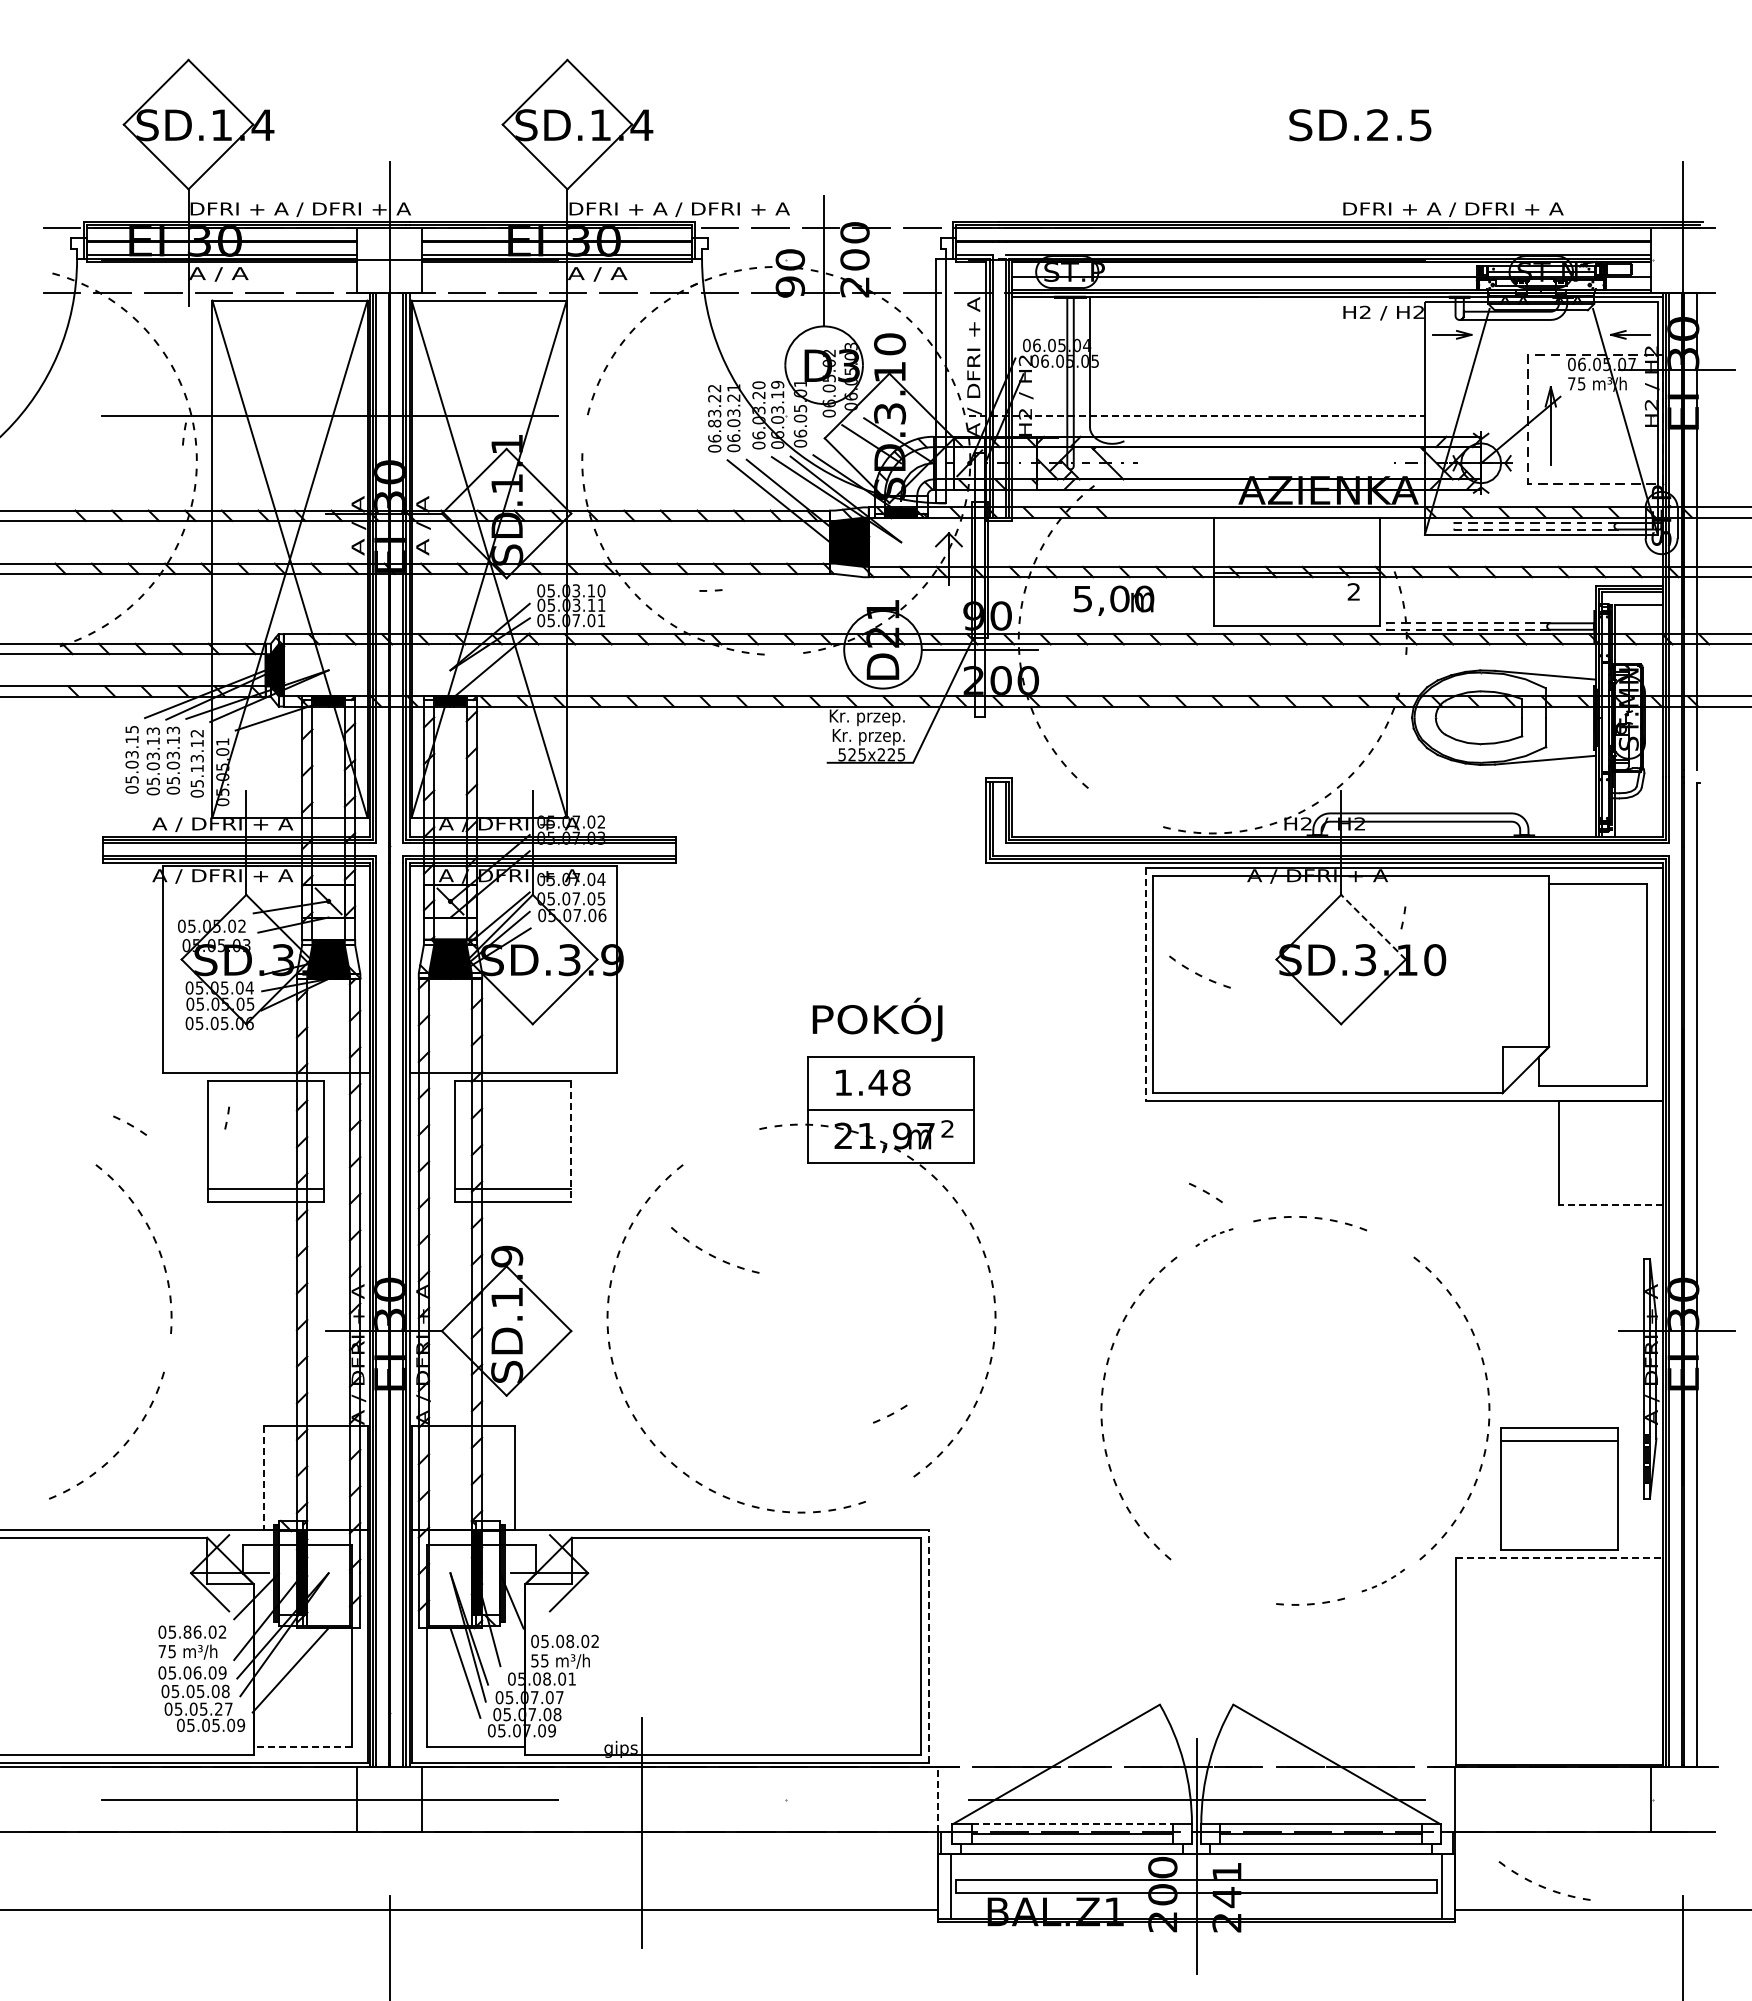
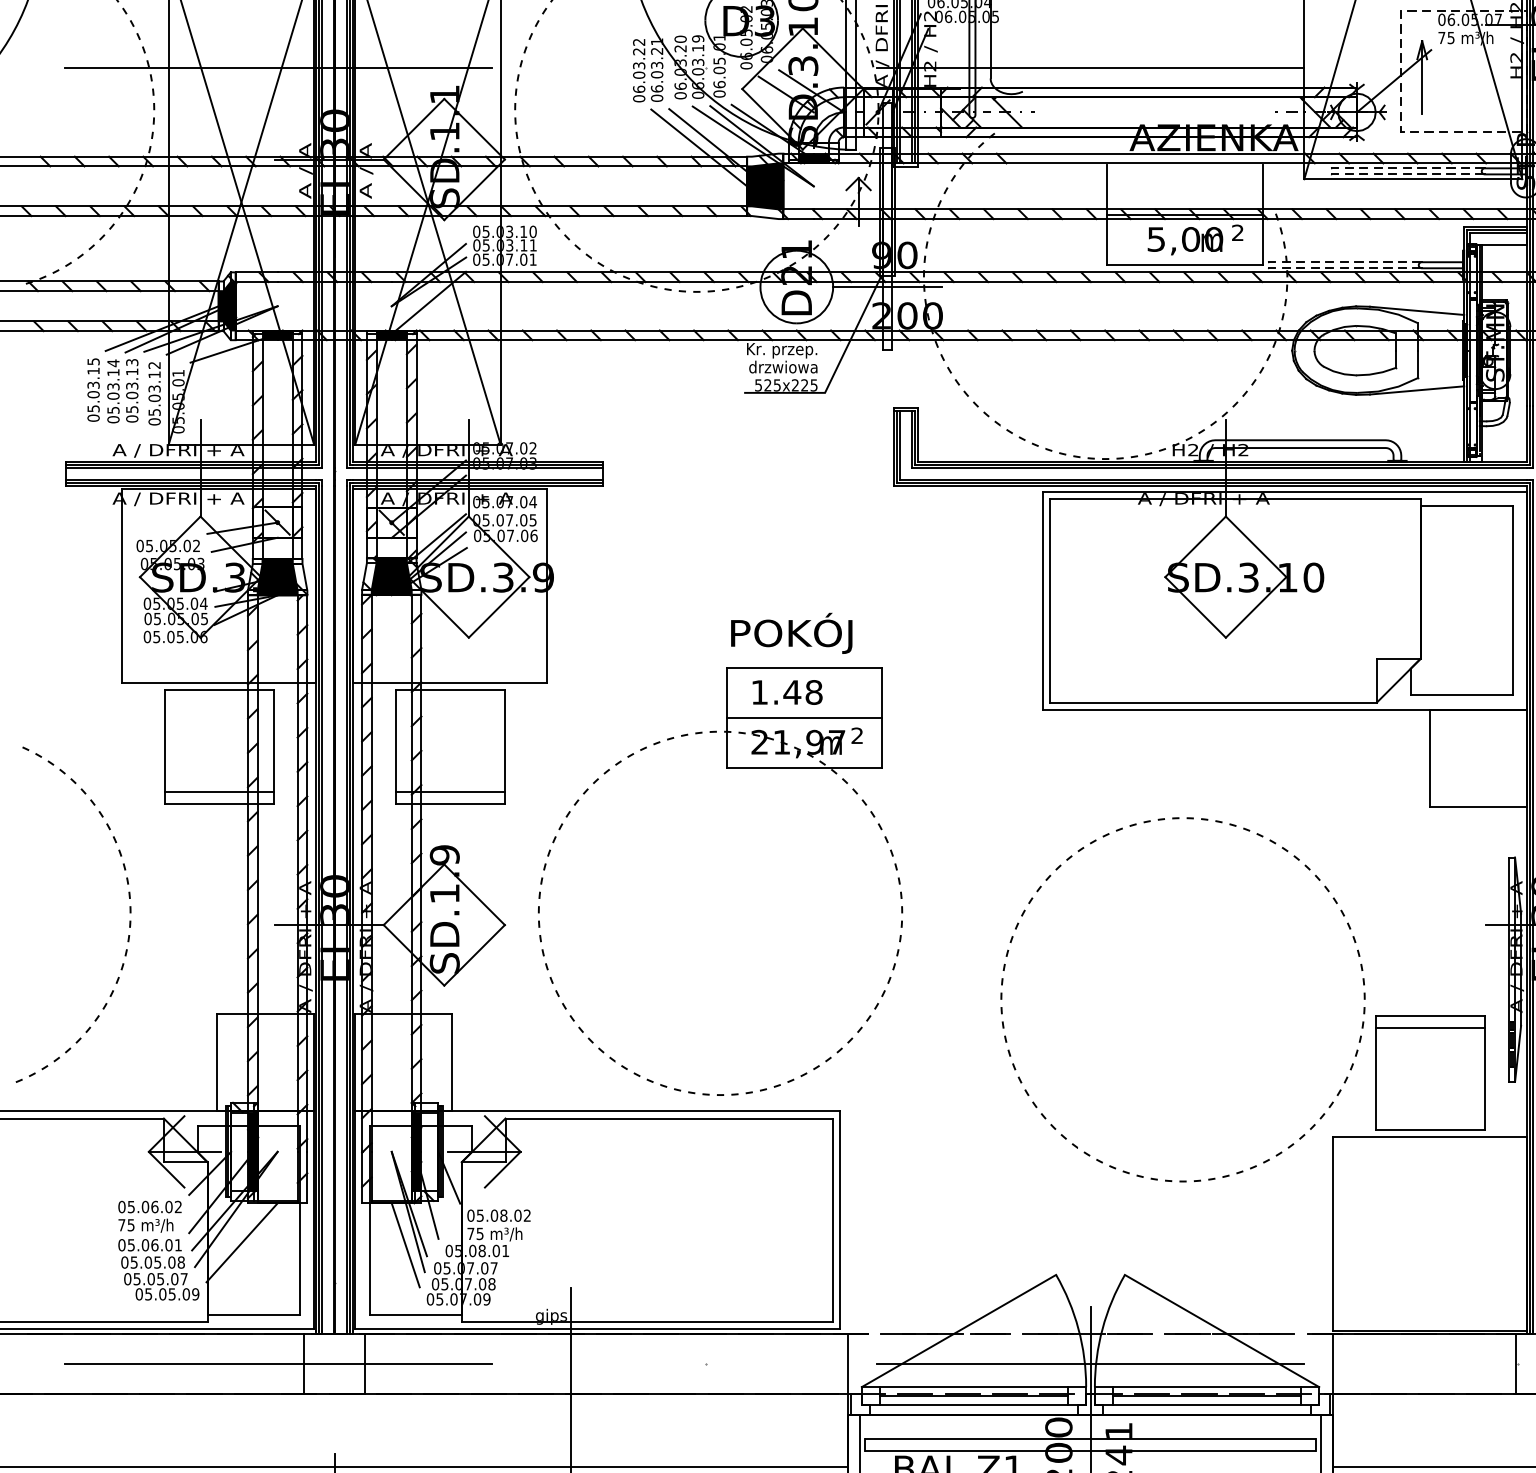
line: (1197, 415) -> (1091, 67), dashed -> solid
text: (714, 423) -> (639, 75), 06.83.22 -> 06.03.22
part: (184, 433) -> (517, 84), moved
part: (710, 590) -> (703, 291), moved
text: (1113, 600) -> (1184, 240), moved
text: (152, 731) -> (112, 363), 05.03.13 -> 05.03.14
text: (868, 736) -> (783, 368), Kr. przep. -> drzwiowa
text: (196, 768) -> (153, 398), 05.13.12 -> 05.03.12
part: (1403, 917) -> (1284, 309), moved
line: (1373, 927) -> (1256, 547), dashed -> solid
part: (1199, 971) -> (1022, 435), moved
line: (1145, 985) -> (1042, 601), dashed -> solid
part: (226, 1117) -> (126, 945), moved
part: (129, 1125) -> (37, 755), moved
line: (571, 1141) -> (505, 747), dashed -> solid
part: (720, 1145) -> (644, 751), added
part: (1205, 1192) -> (1272, 842), moved
line: (1611, 1204) -> (1479, 806), dashed -> solid
part: (1214, 1237) -> (1107, 837), size x1.67
part: (715, 1250) -> (639, 849), removed
part: (890, 1413) -> (803, 1073), moved
line: (264, 1478) -> (217, 1063), dashed -> solid
line: (1559, 1557) -> (1430, 1137), dashed -> solid
part: (1383, 1580) -> (1265, 1158), size x1.43
text: (187, 1632) -> (145, 1207), 05.86.02 -> 05.06.02
line: (928, 1645) -> (839, 1219), dashed -> solid
text: (534, 1660) -> (470, 1233), 55 -> 75
text: (222, 1672) -> (178, 1244), 05.06.09 -> 05.06.01
text: (218, 1708) -> (174, 1278), 05.05.27 -> 05.05.07
line: (302, 1747) -> (253, 1315), dashed -> solid
line: (937, 1799) -> (847, 1363), dashed -> solid
line: (1072, 1824) -> (974, 1387), dashed -> solid
part: (1544, 1880) -> (1114, 1161), moved

